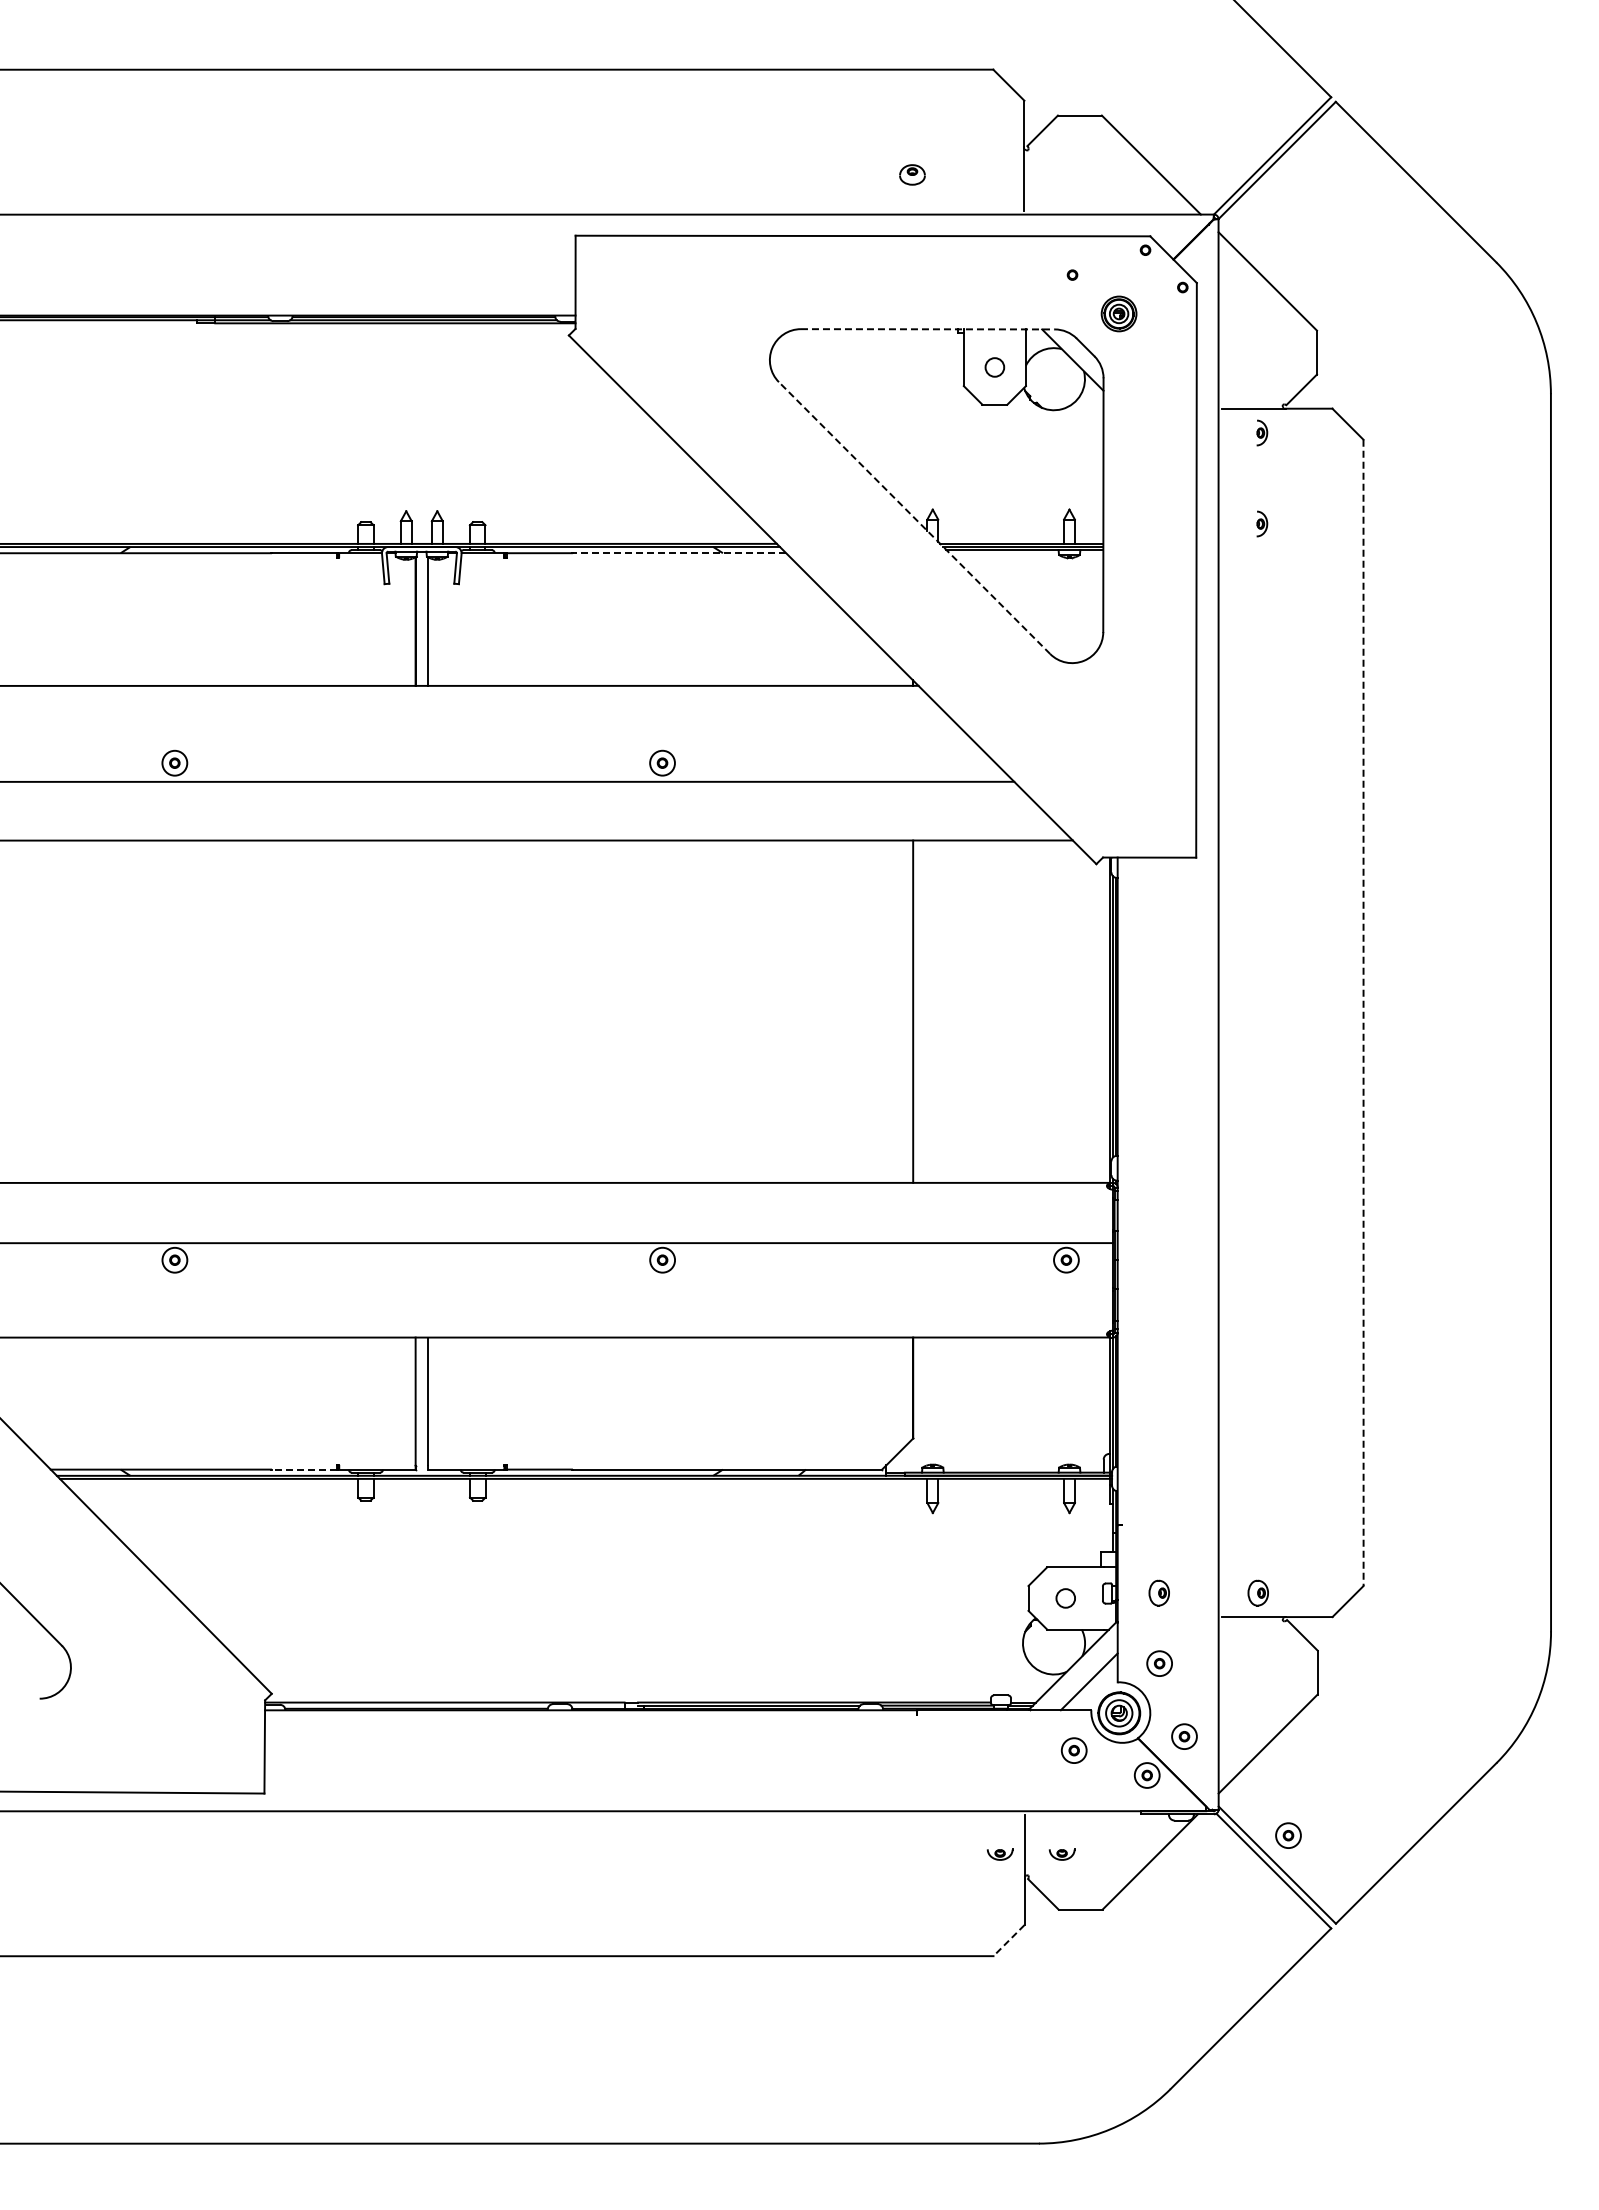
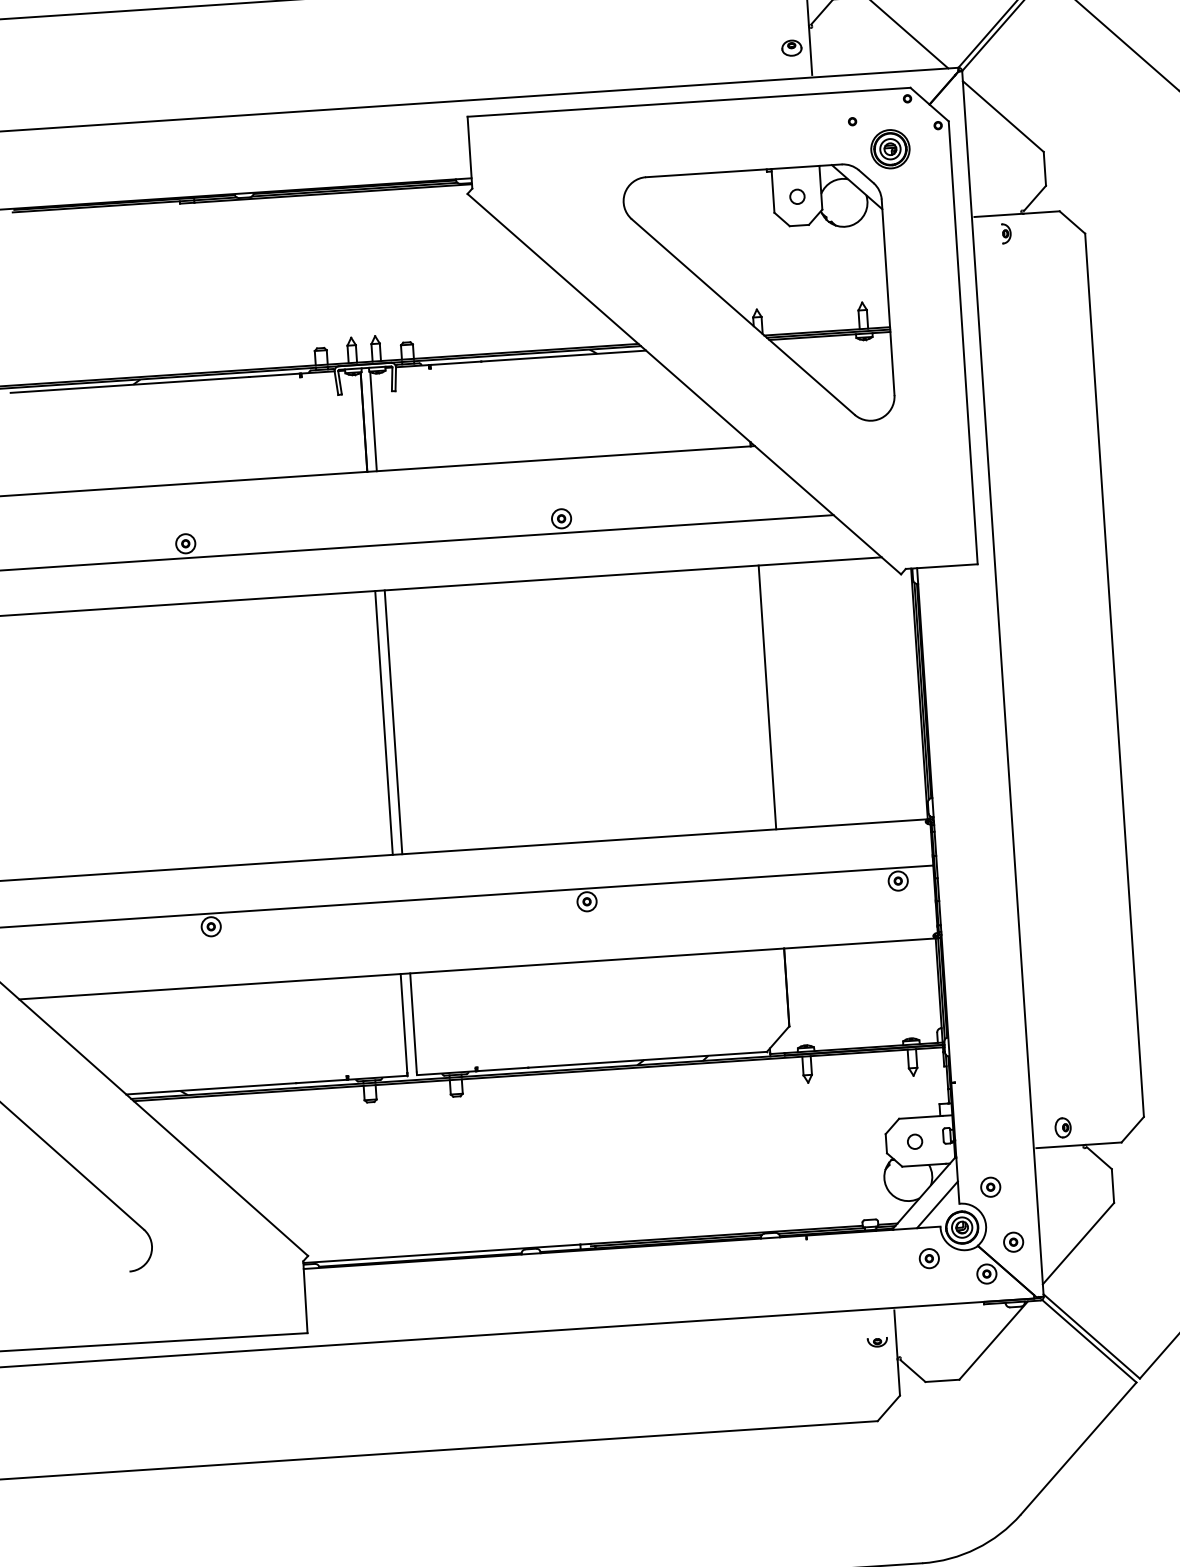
part: (912, 174) -> (791, 47), moved
part: (1118, 313) -> (889, 148), size x1.43
line: (927, 329) -> (743, 171), dashed -> solid
line: (914, 517) -> (743, 316), dashed -> solid
part: (1262, 523) -> (1011, 303), removed
line: (679, 553) -> (563, 356), dashed -> solid
line: (415, 1011) -> (383, 722), added
line: (427, 1011) -> (393, 722), added
line: (1363, 1013) -> (1114, 675), dashed -> solid
line: (304, 1469) -> (321, 1081), dashed -> solid
part: (1158, 1592) -> (986, 1132), removed
part: (1288, 1835) -> (1098, 1313), removed
part: (1061, 1854) -> (924, 1339), removed
line: (1009, 1940) -> (889, 1408), dashed -> solid

